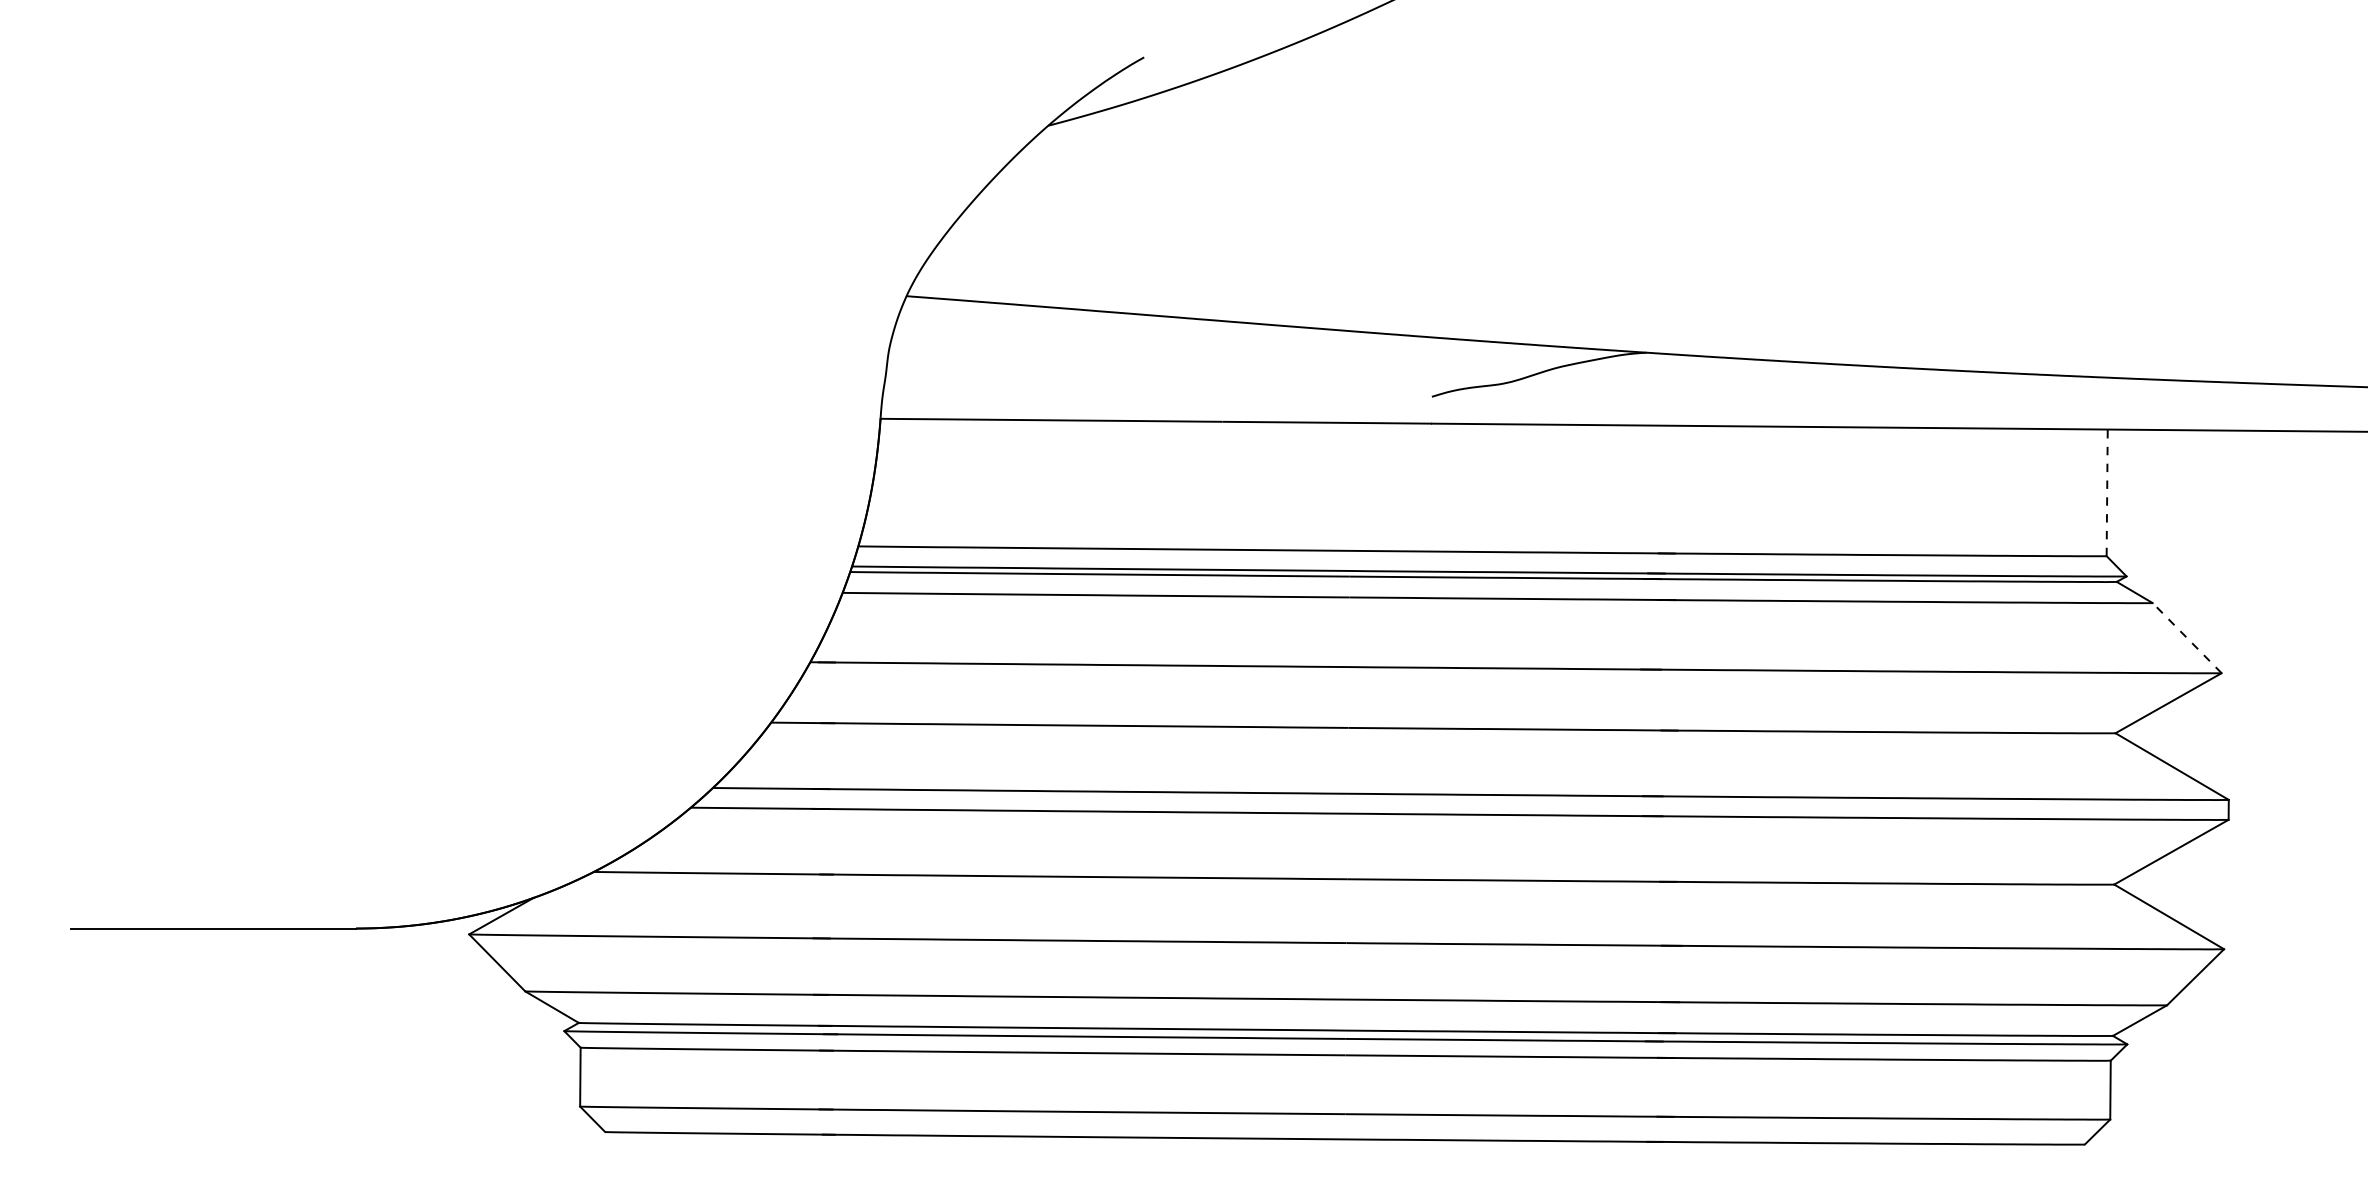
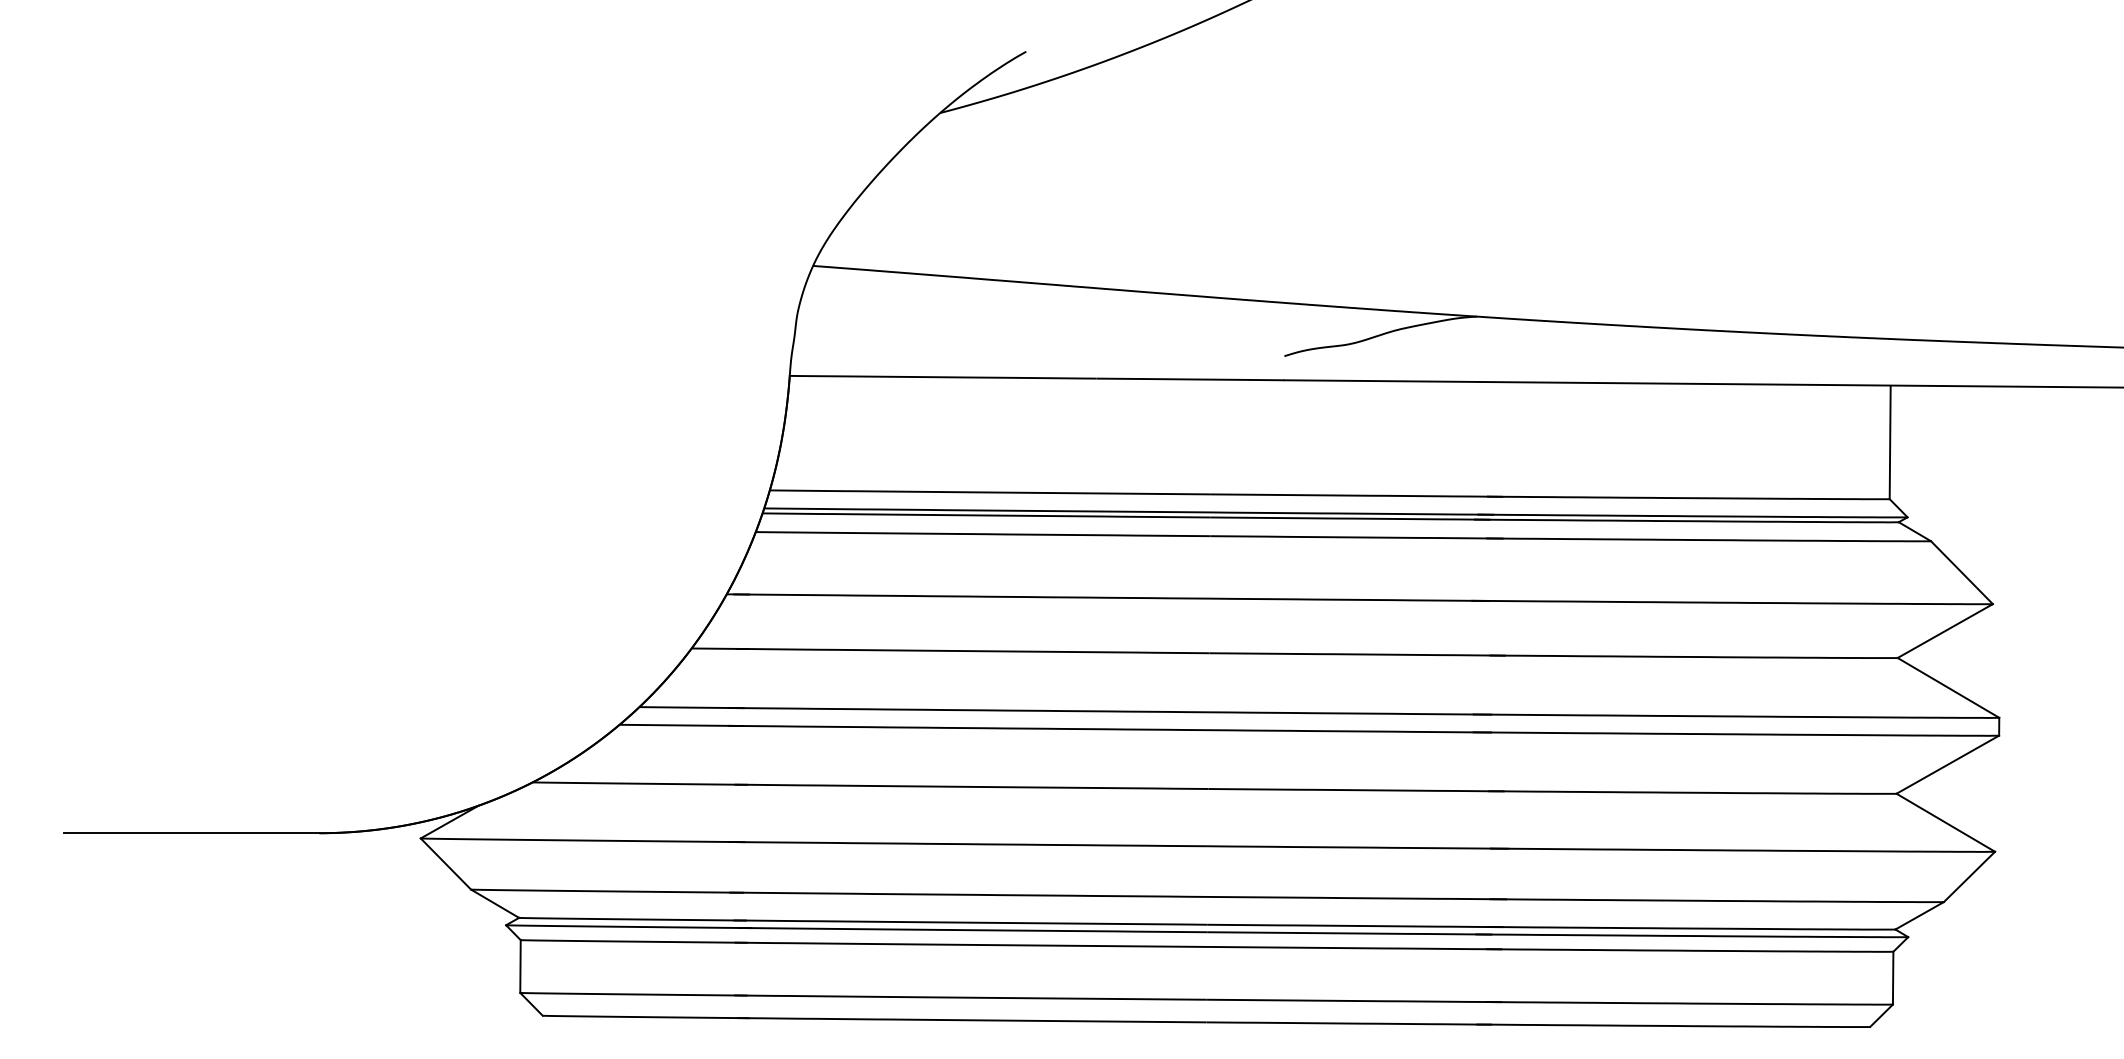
line: (2107, 492) -> (1890, 442), dashed -> solid
line: (2186, 637) -> (1961, 572), dashed -> solid

